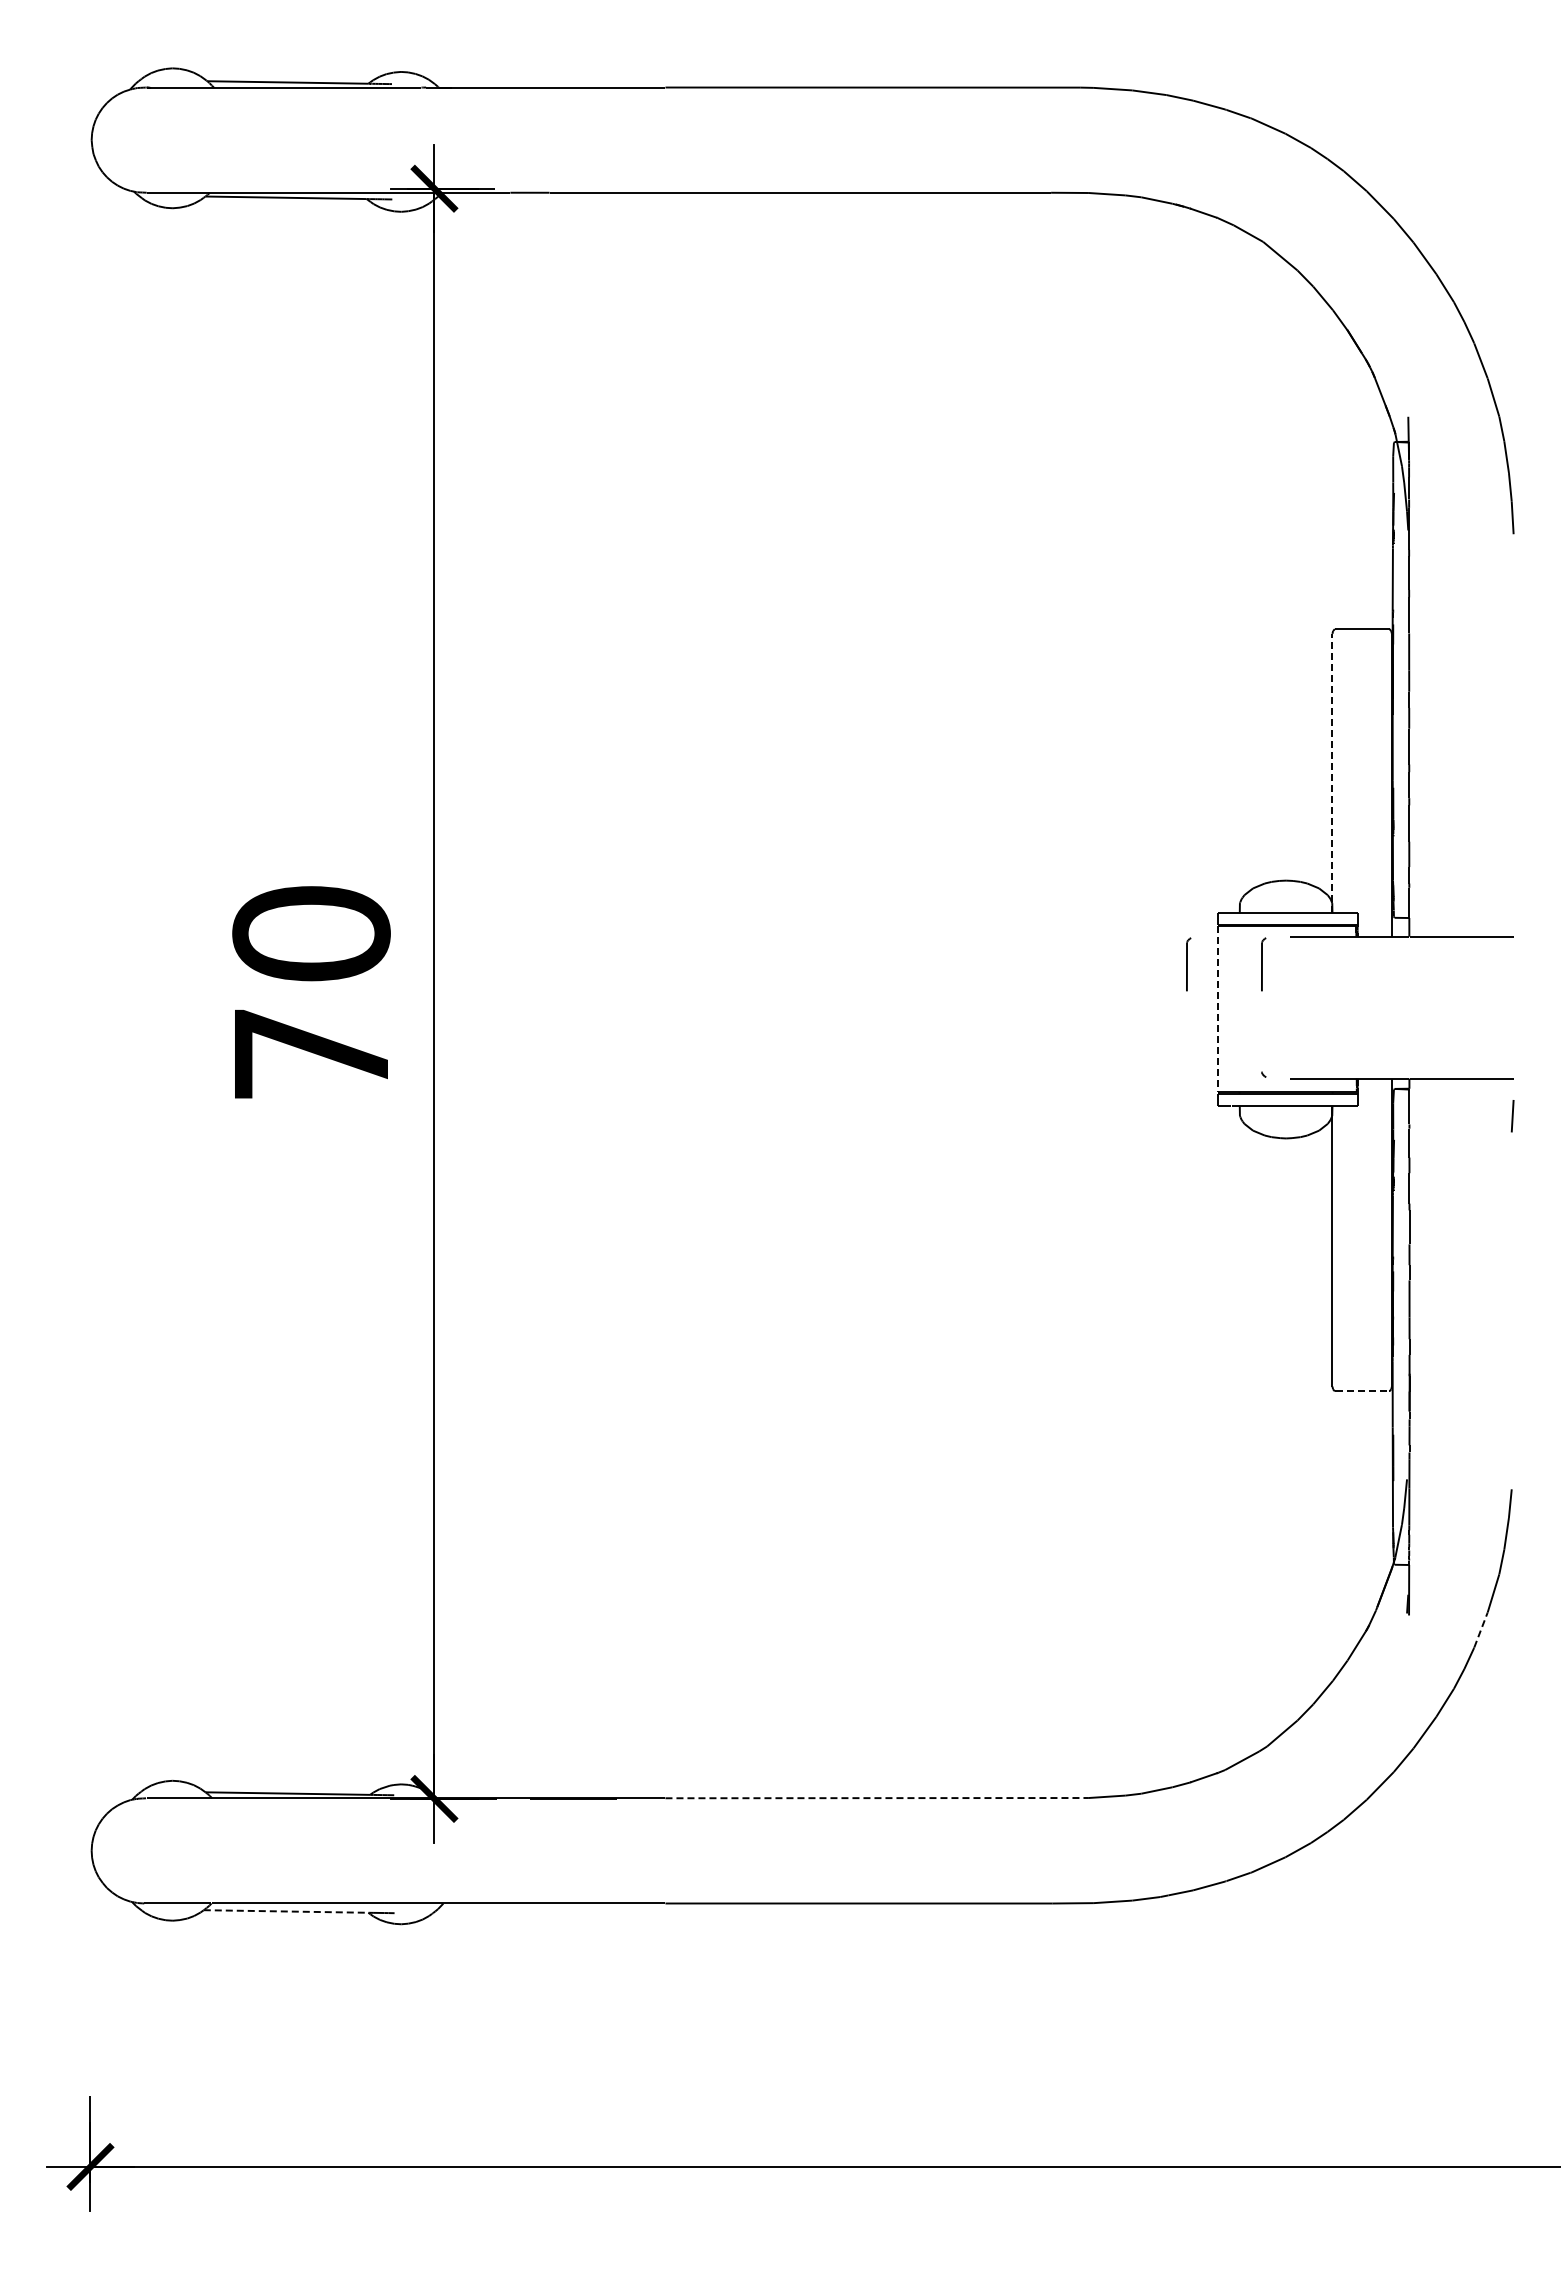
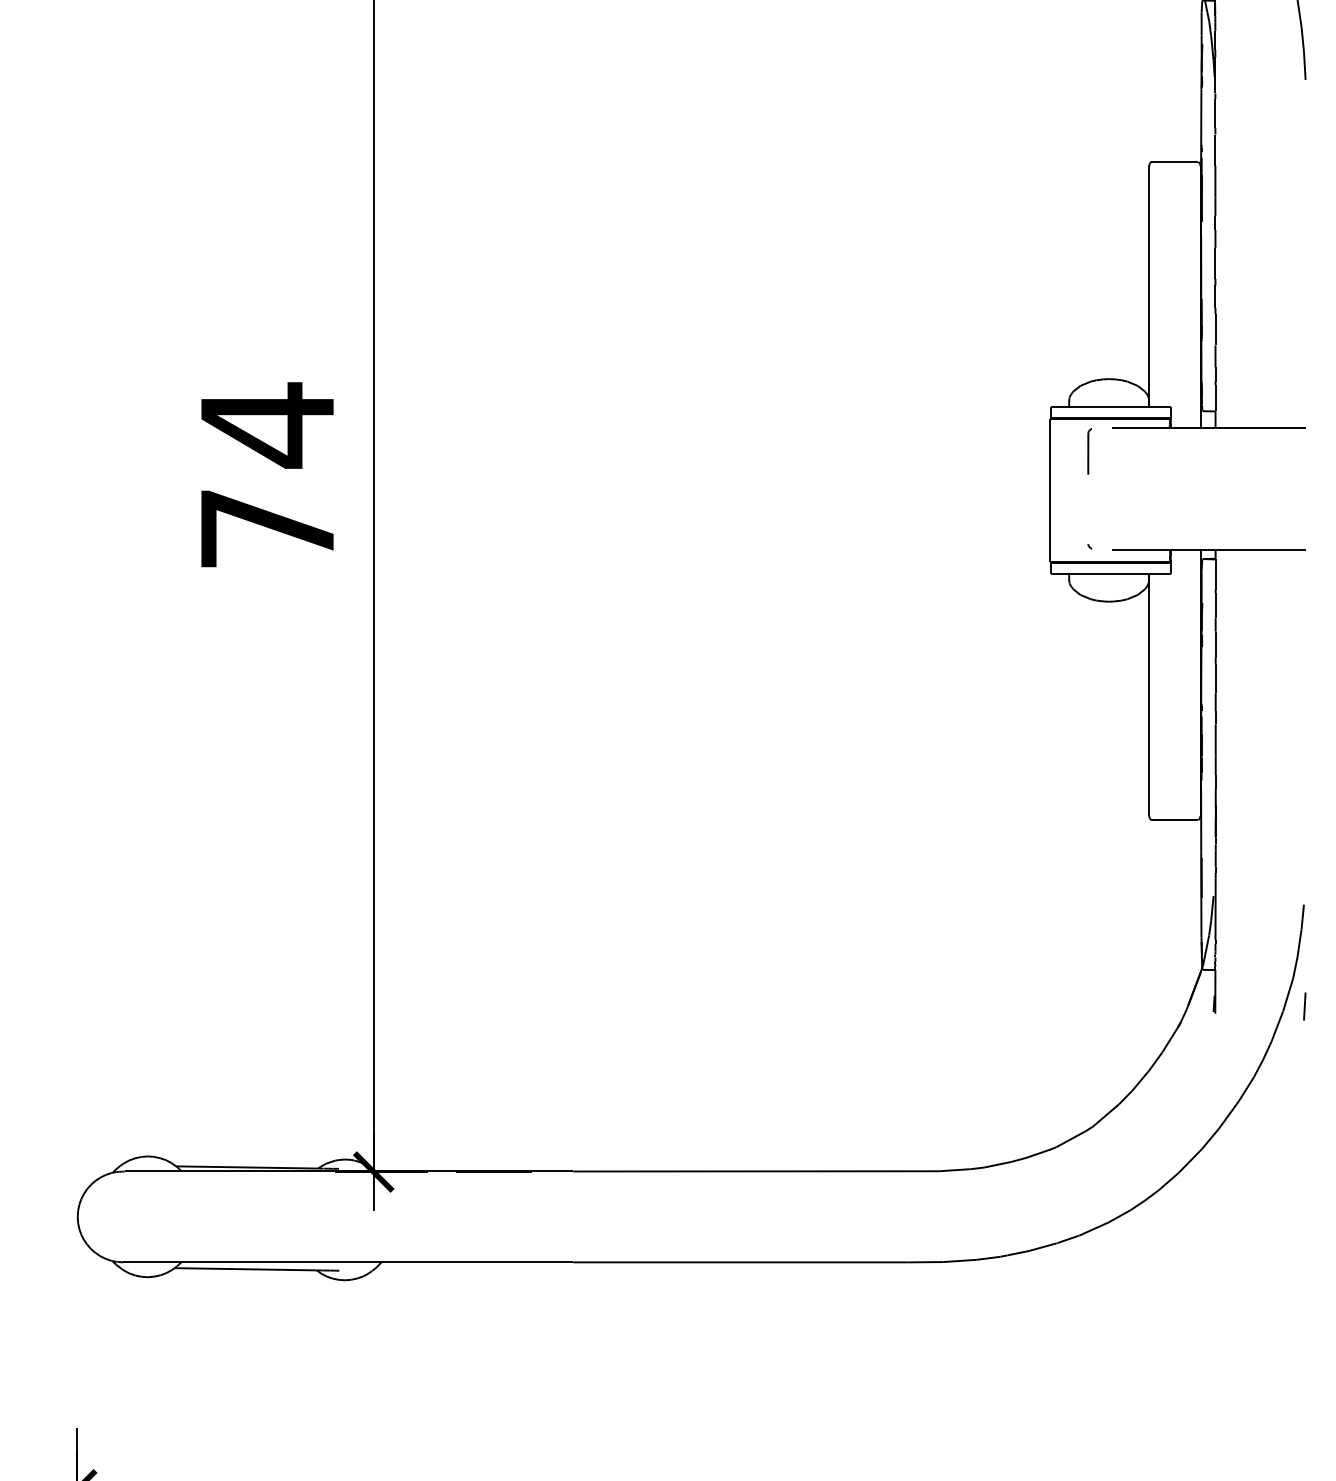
line: (1332, 773) -> (1149, 286), dashed -> solid
text: (311, 934) -> (267, 425), 70 -> 74
part: (1188, 964) -> (1024, 451), removed
line: (1217, 1009) -> (1049, 490), dashed -> solid
line: (1512, 1116) -> (1304, 1006), moved
line: (1362, 1391) -> (1175, 820), dashed -> solid
line: (1481, 1629) -> (1277, 1025), dashed -> solid
line: (877, 1798) -> (756, 1171), dashed -> solid
line: (286, 1911) -> (245, 1269), dashed -> solid

